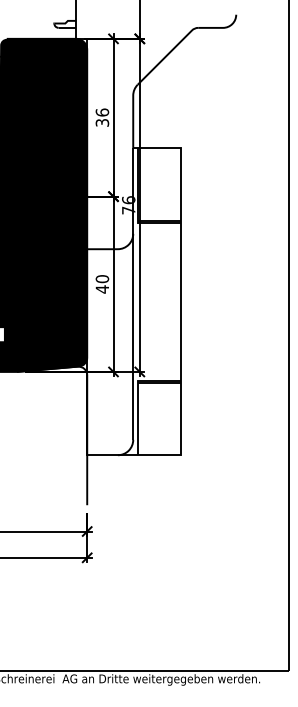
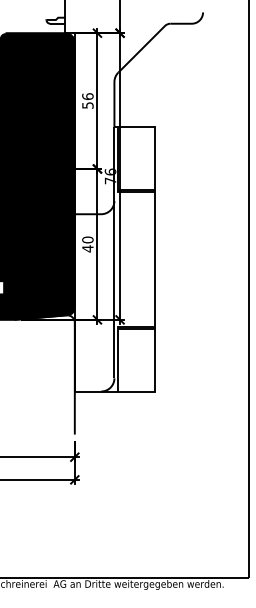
text: (101, 122) -> (87, 105), 36 -> 56

